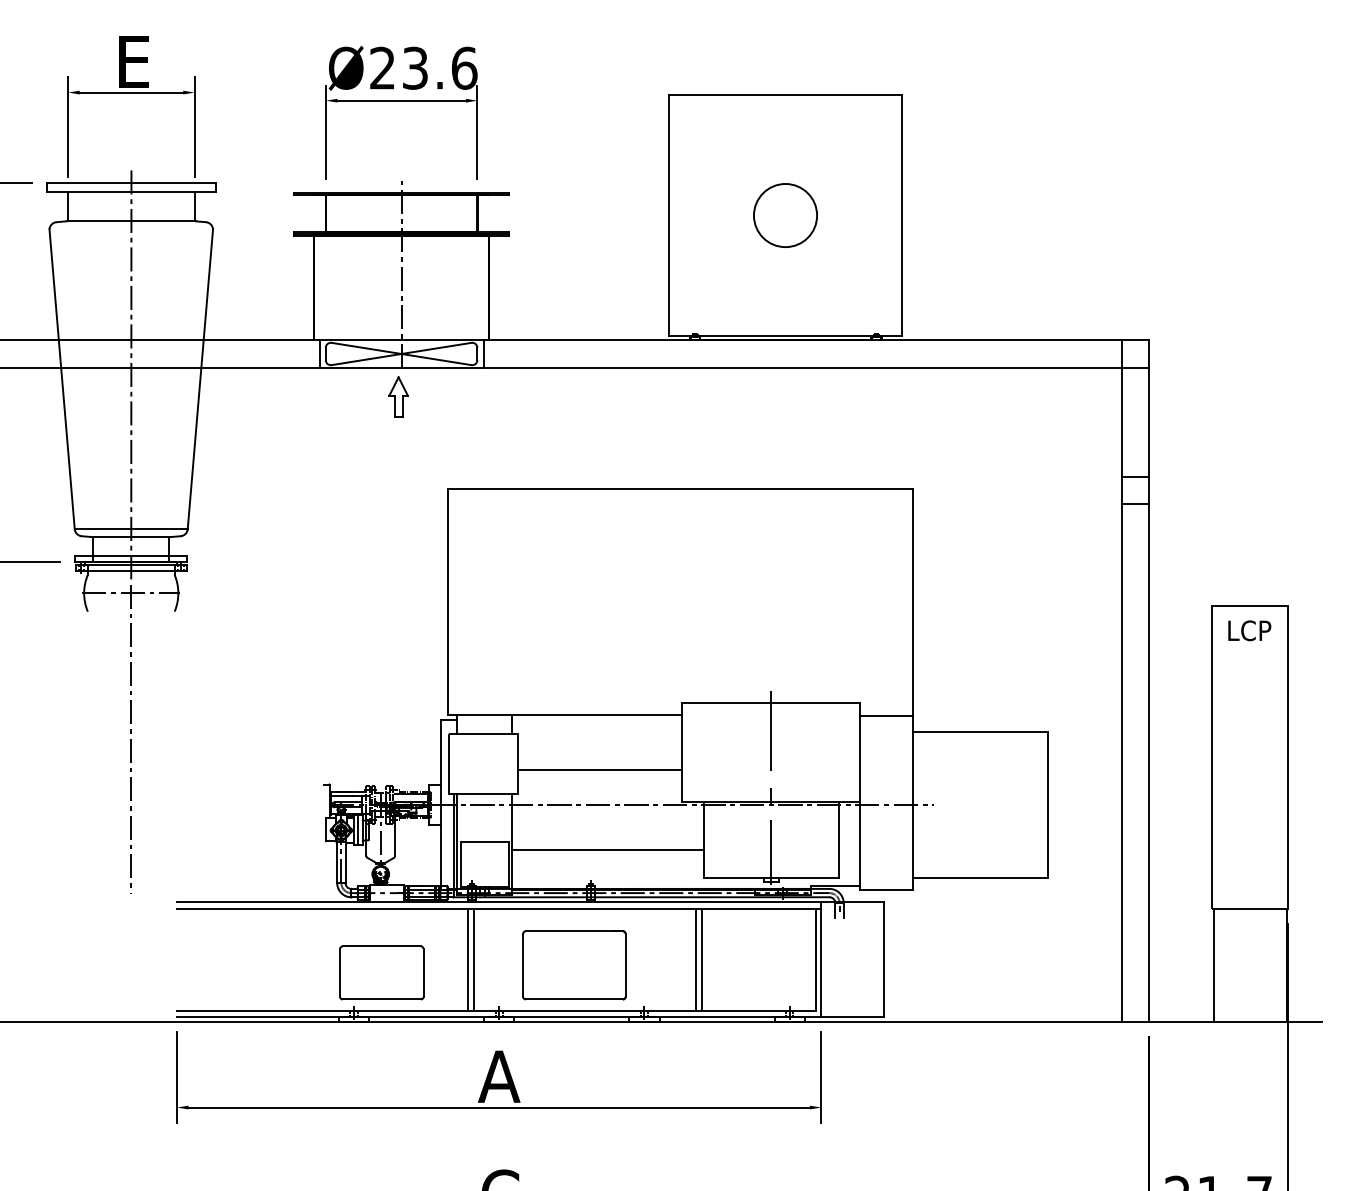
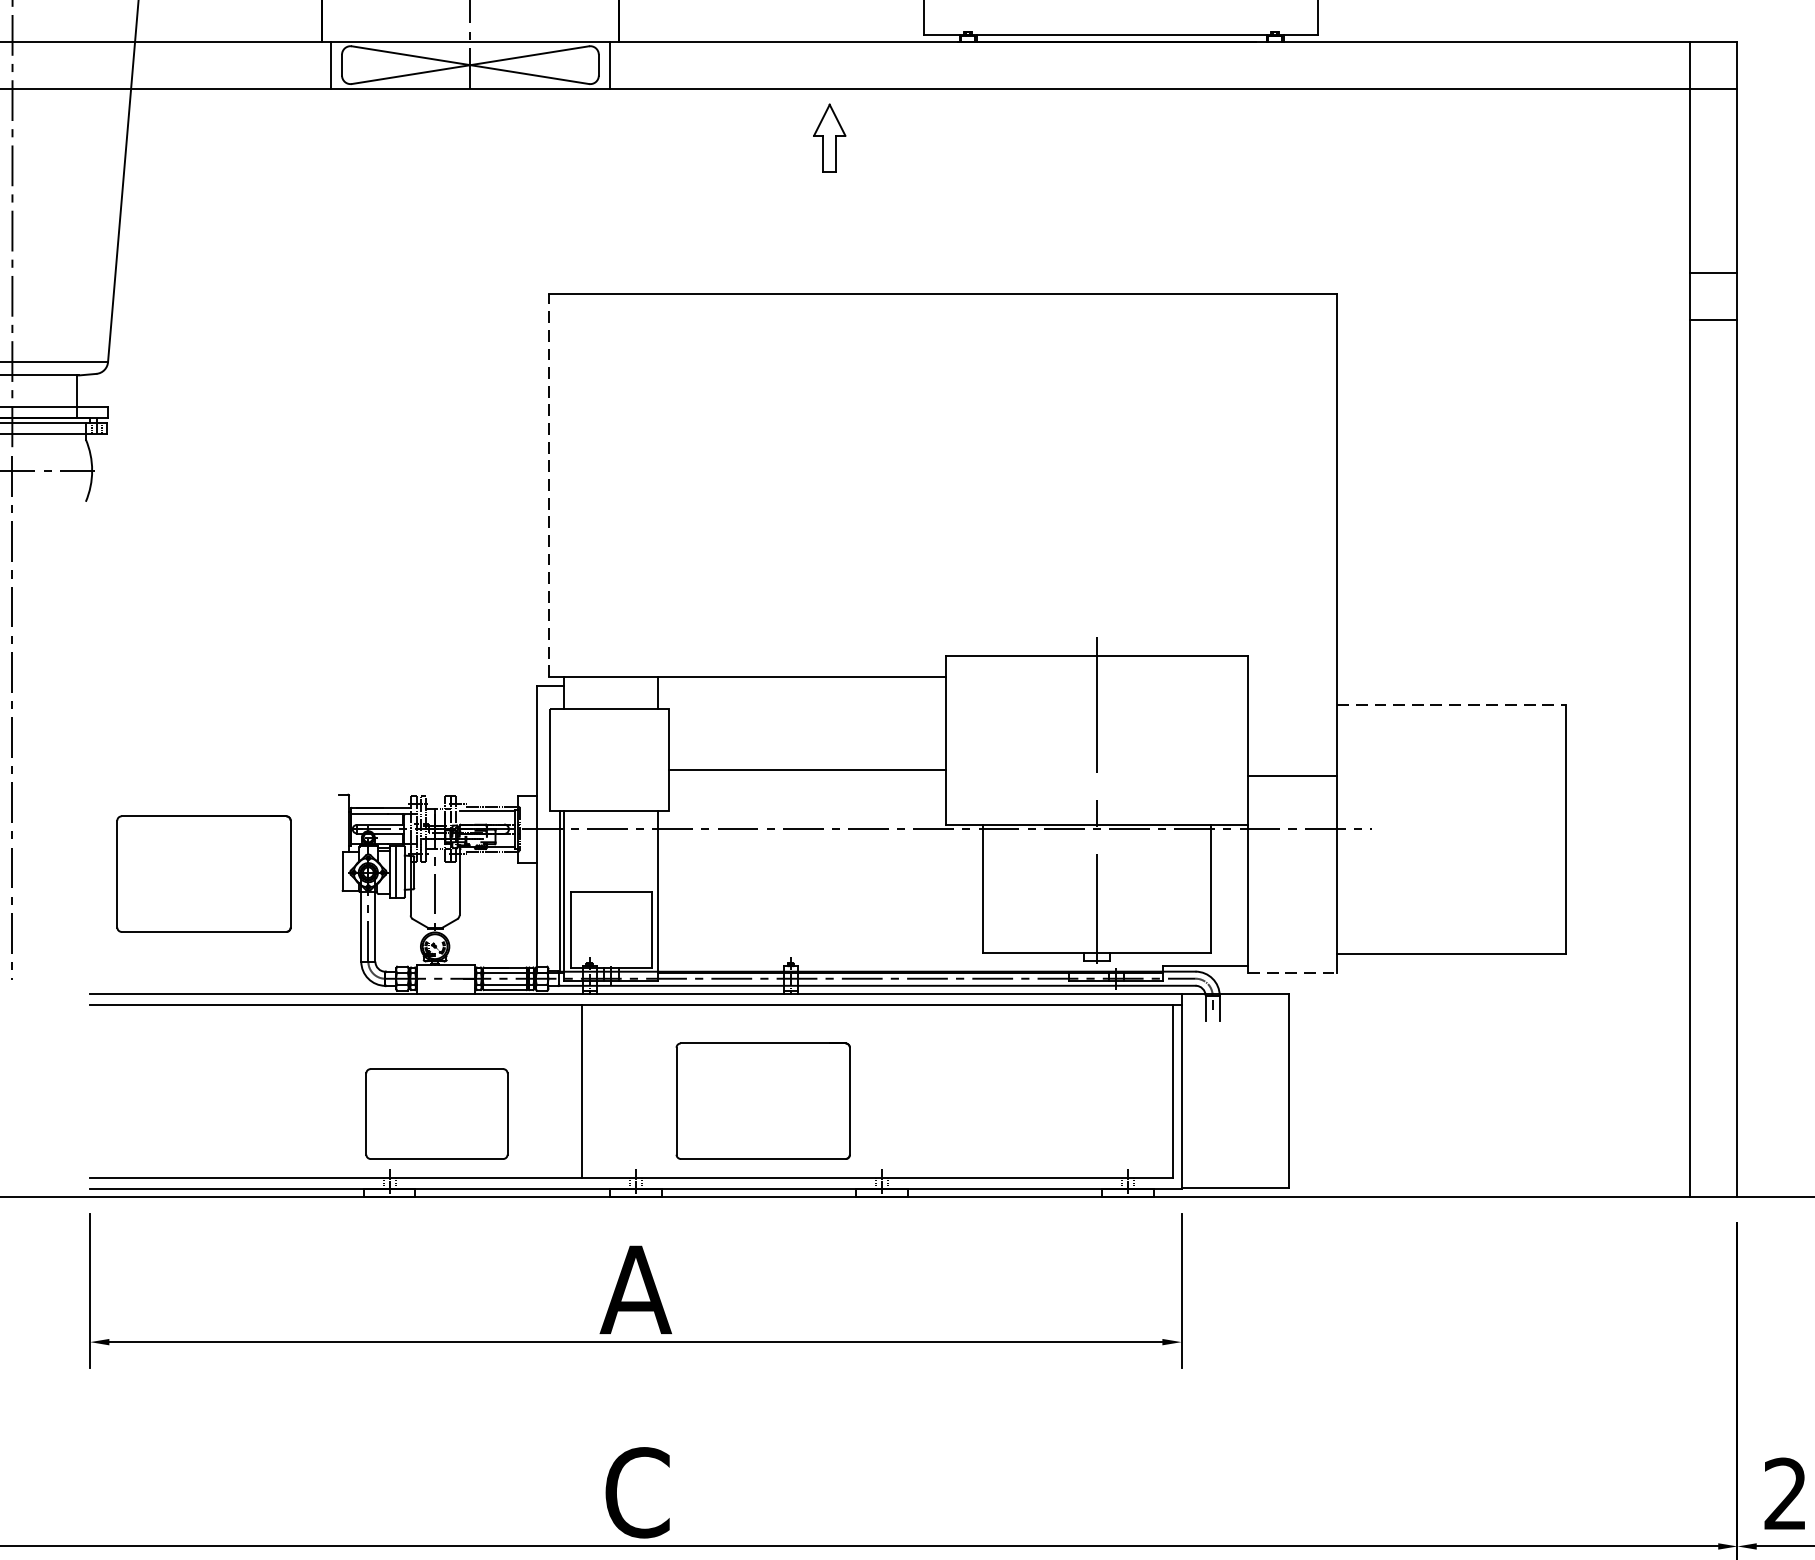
part: (398, 396) -> (829, 137), moved
line: (448, 601) -> (549, 484), solid -> dashed
line: (886, 715) -> (1292, 776), moved
line: (981, 731) -> (1453, 704), solid -> dashed
part: (244, 831) -> (204, 874), added
line: (608, 849) -> (821, 904), removed
line: (887, 889) -> (1293, 972), solid -> dashed
line: (473, 959) -> (592, 1091), removed
line: (695, 959) -> (968, 1091), removed
line: (701, 959) -> (978, 1091), removed

